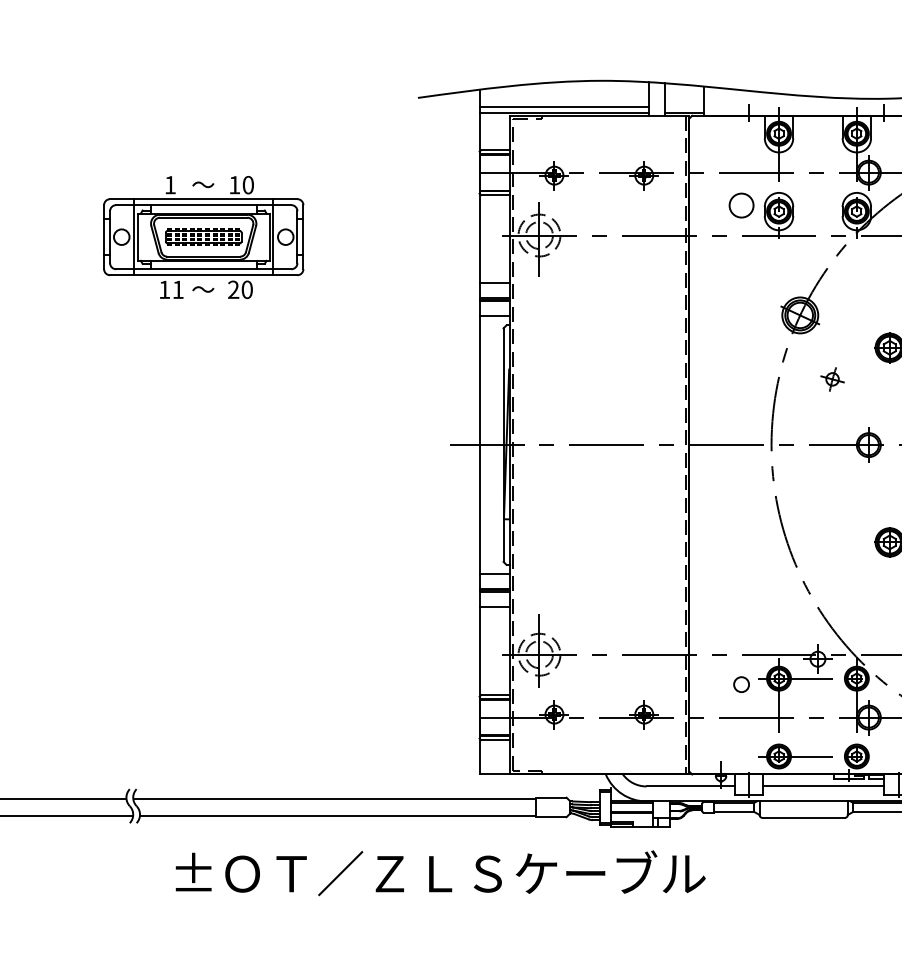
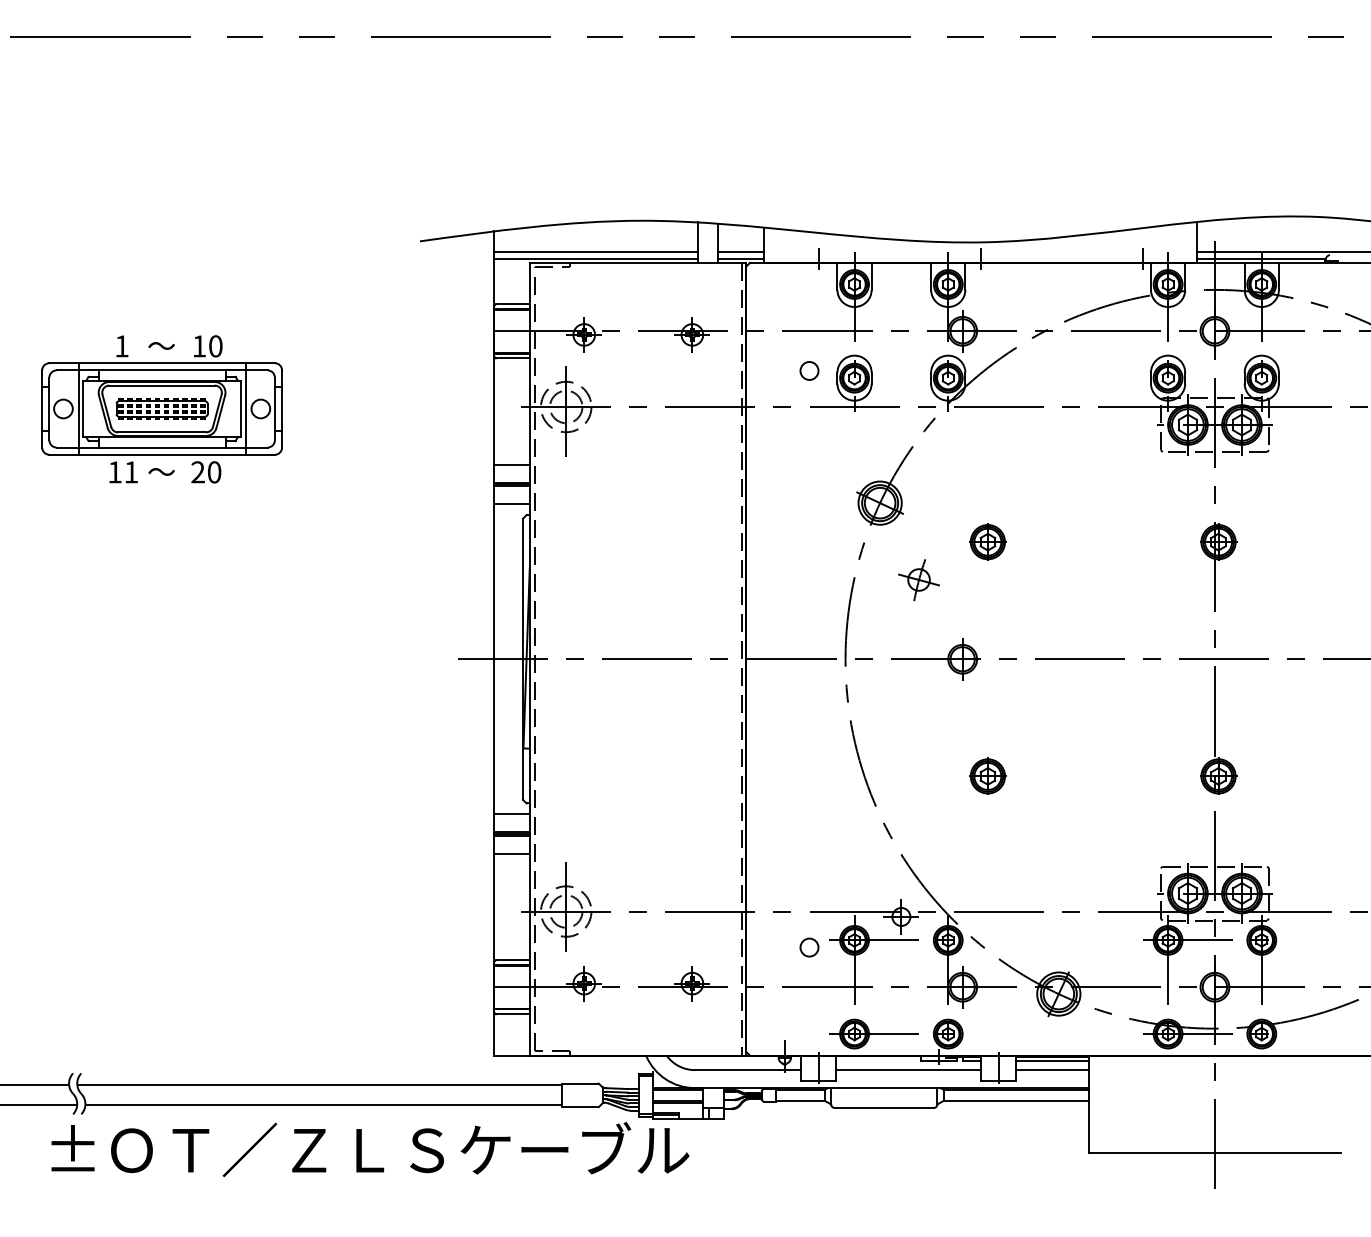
line: (684, 107) -> (740, 252), added
circle: (741, 205) -> (809, 370), size x0.62
part: (832, 379) -> (918, 580), size x1.43
text: (440, 873) -> (370, 1149), moved

